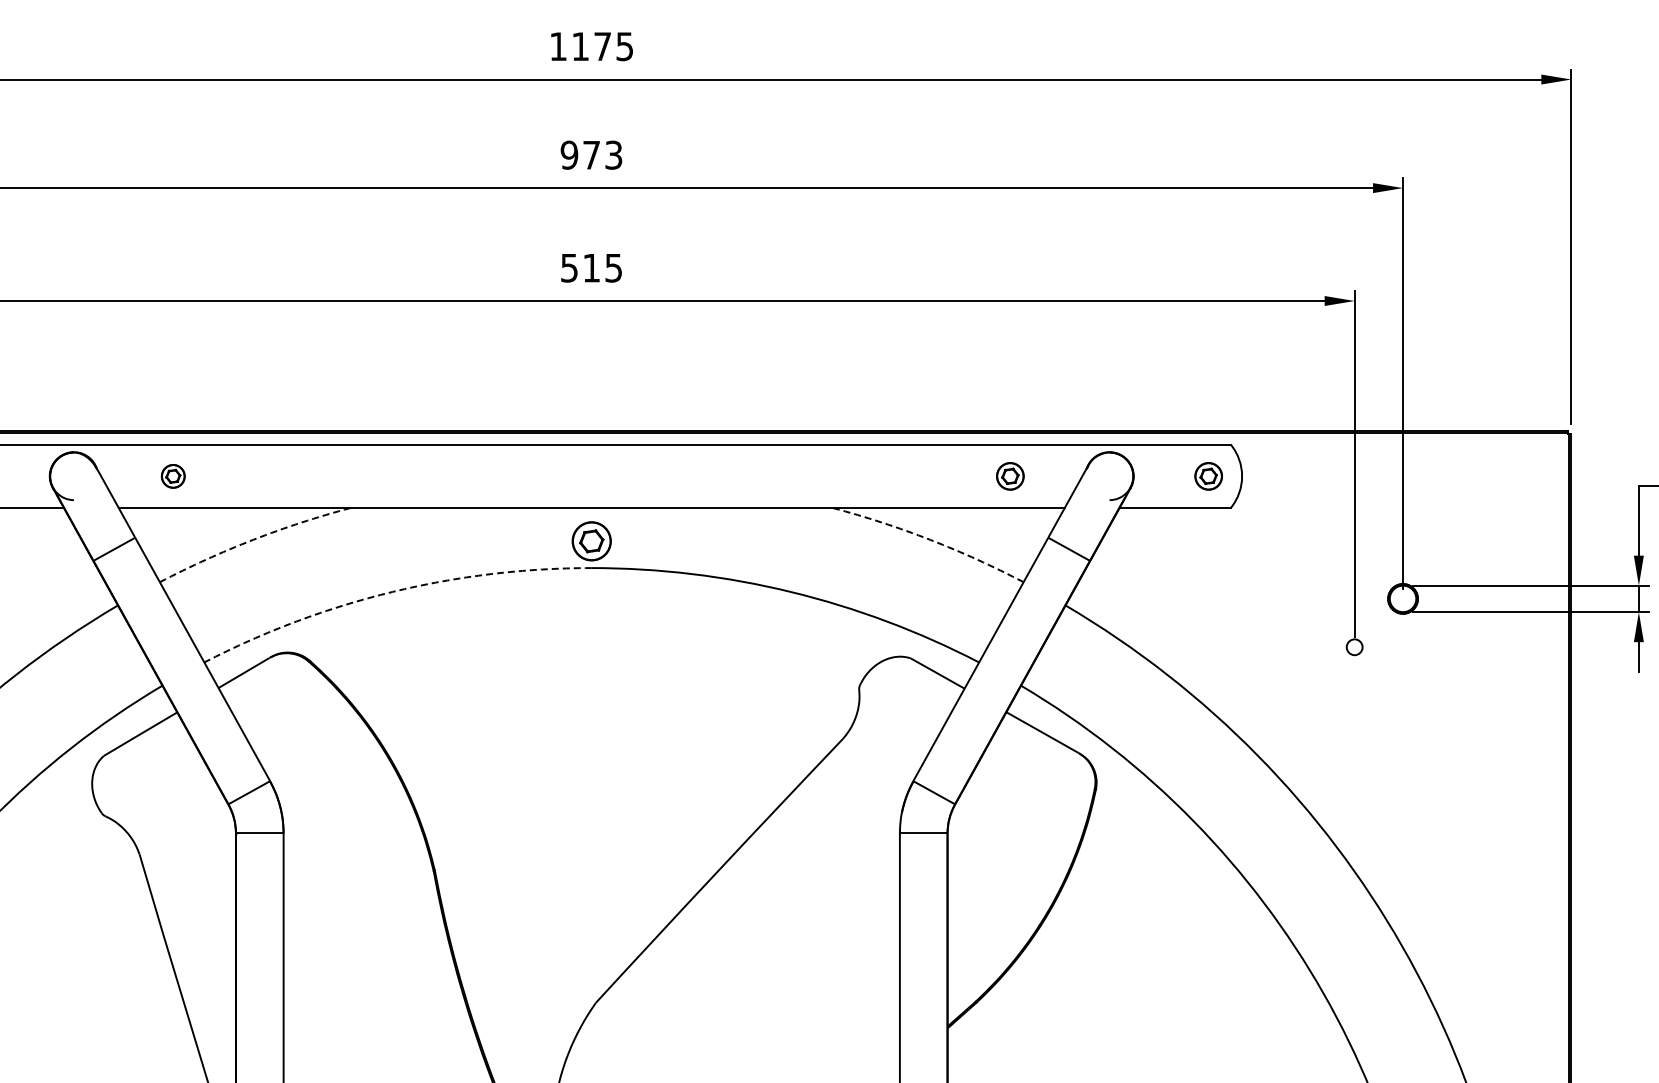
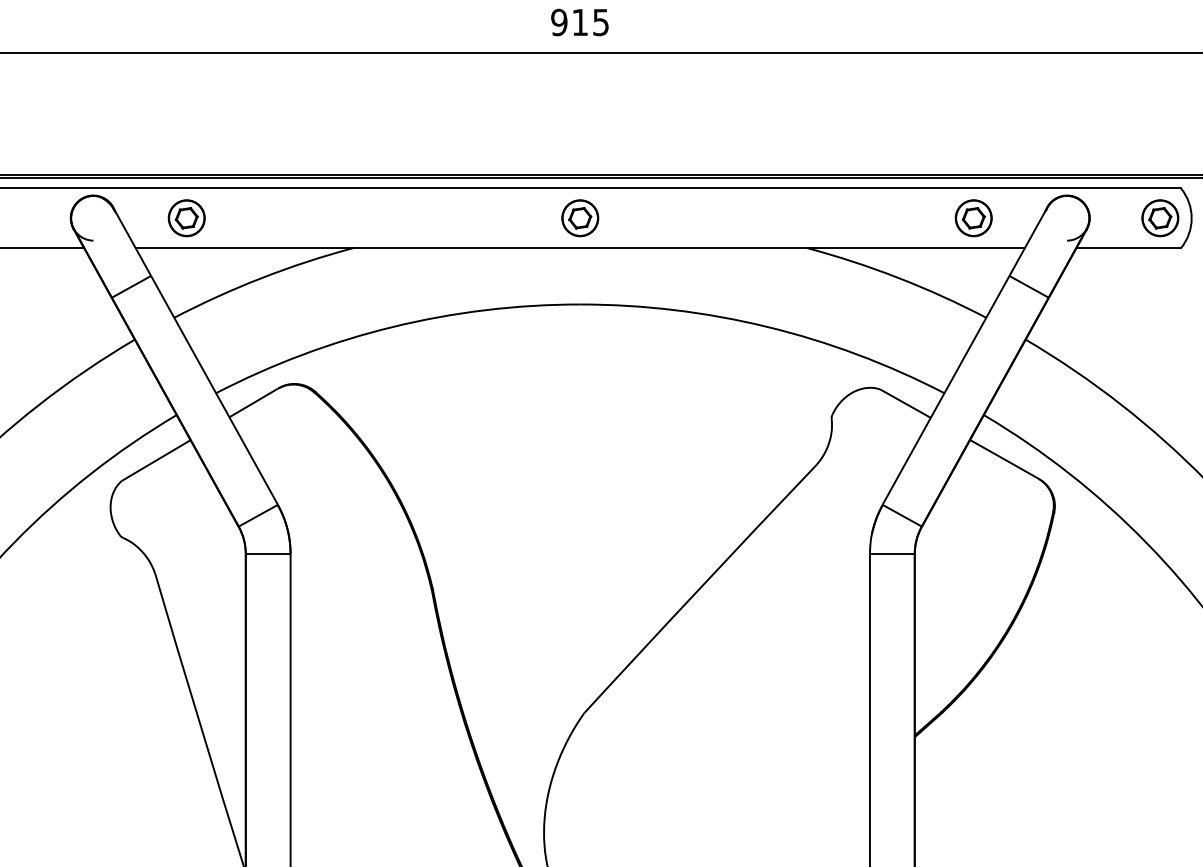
text: (569, 267) -> (559, 21), 515 -> 915
part: (173, 476) -> (187, 218), size x1.67
part: (1010, 476) -> (973, 218), size x1.43
part: (1208, 476) -> (1160, 218), size x1.43
arc: (253, 539) -> (262, 277), dashed -> solid
arc: (930, 539) -> (898, 277), dashed -> solid
part: (591, 541) -> (580, 218), moved
arc: (392, 592) -> (392, 327), dashed -> solid

